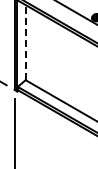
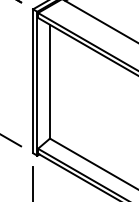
line: (25, 42) -> (49, 81), dashed -> solid

